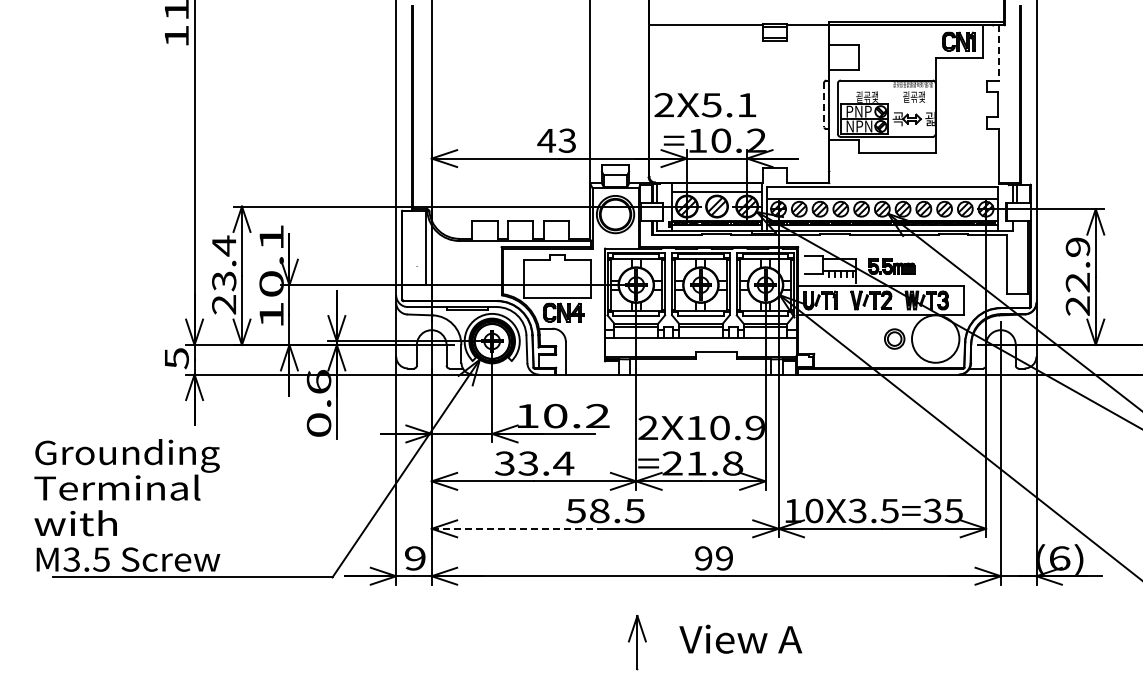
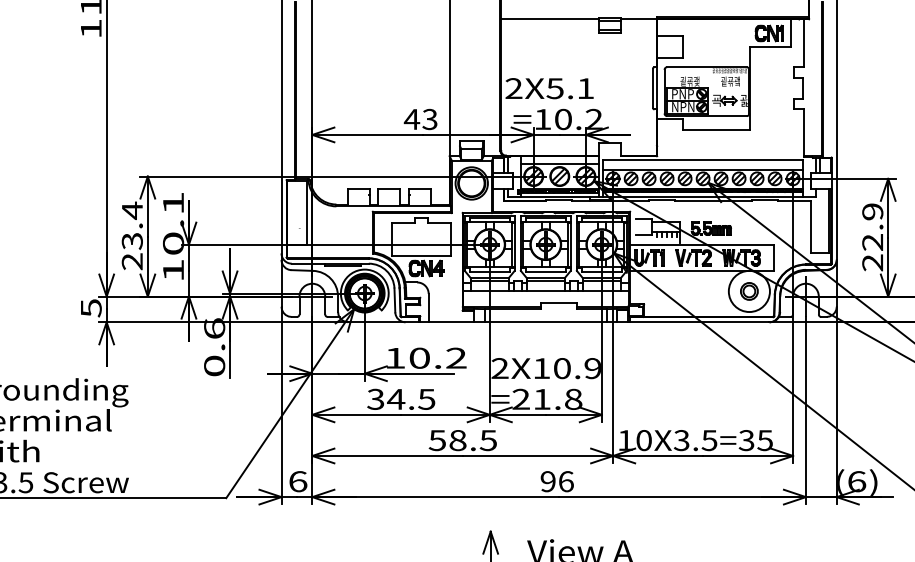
line: (999, 52) -> (804, 42), dashed -> solid
text: (921, 98) -> (737, 82), 굍굒괯 -> 굍굒괰
line: (824, 104) -> (652, 88), dashed -> solid
part: (894, 338) -> (749, 290), moved
text: (545, 463) -> (411, 399), 33.4 -> 34.5
line: (518, 528) -> (387, 455), dashed -> solid
text: (415, 558) -> (298, 481), 9 -> 6
text: (724, 558) -> (566, 481), 99 -> 96

